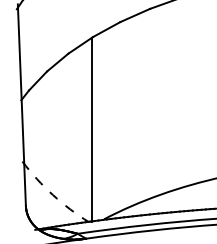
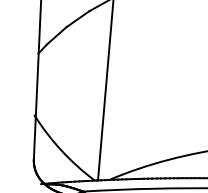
arc: (52, 194) -> (61, 150), dashed -> solid

